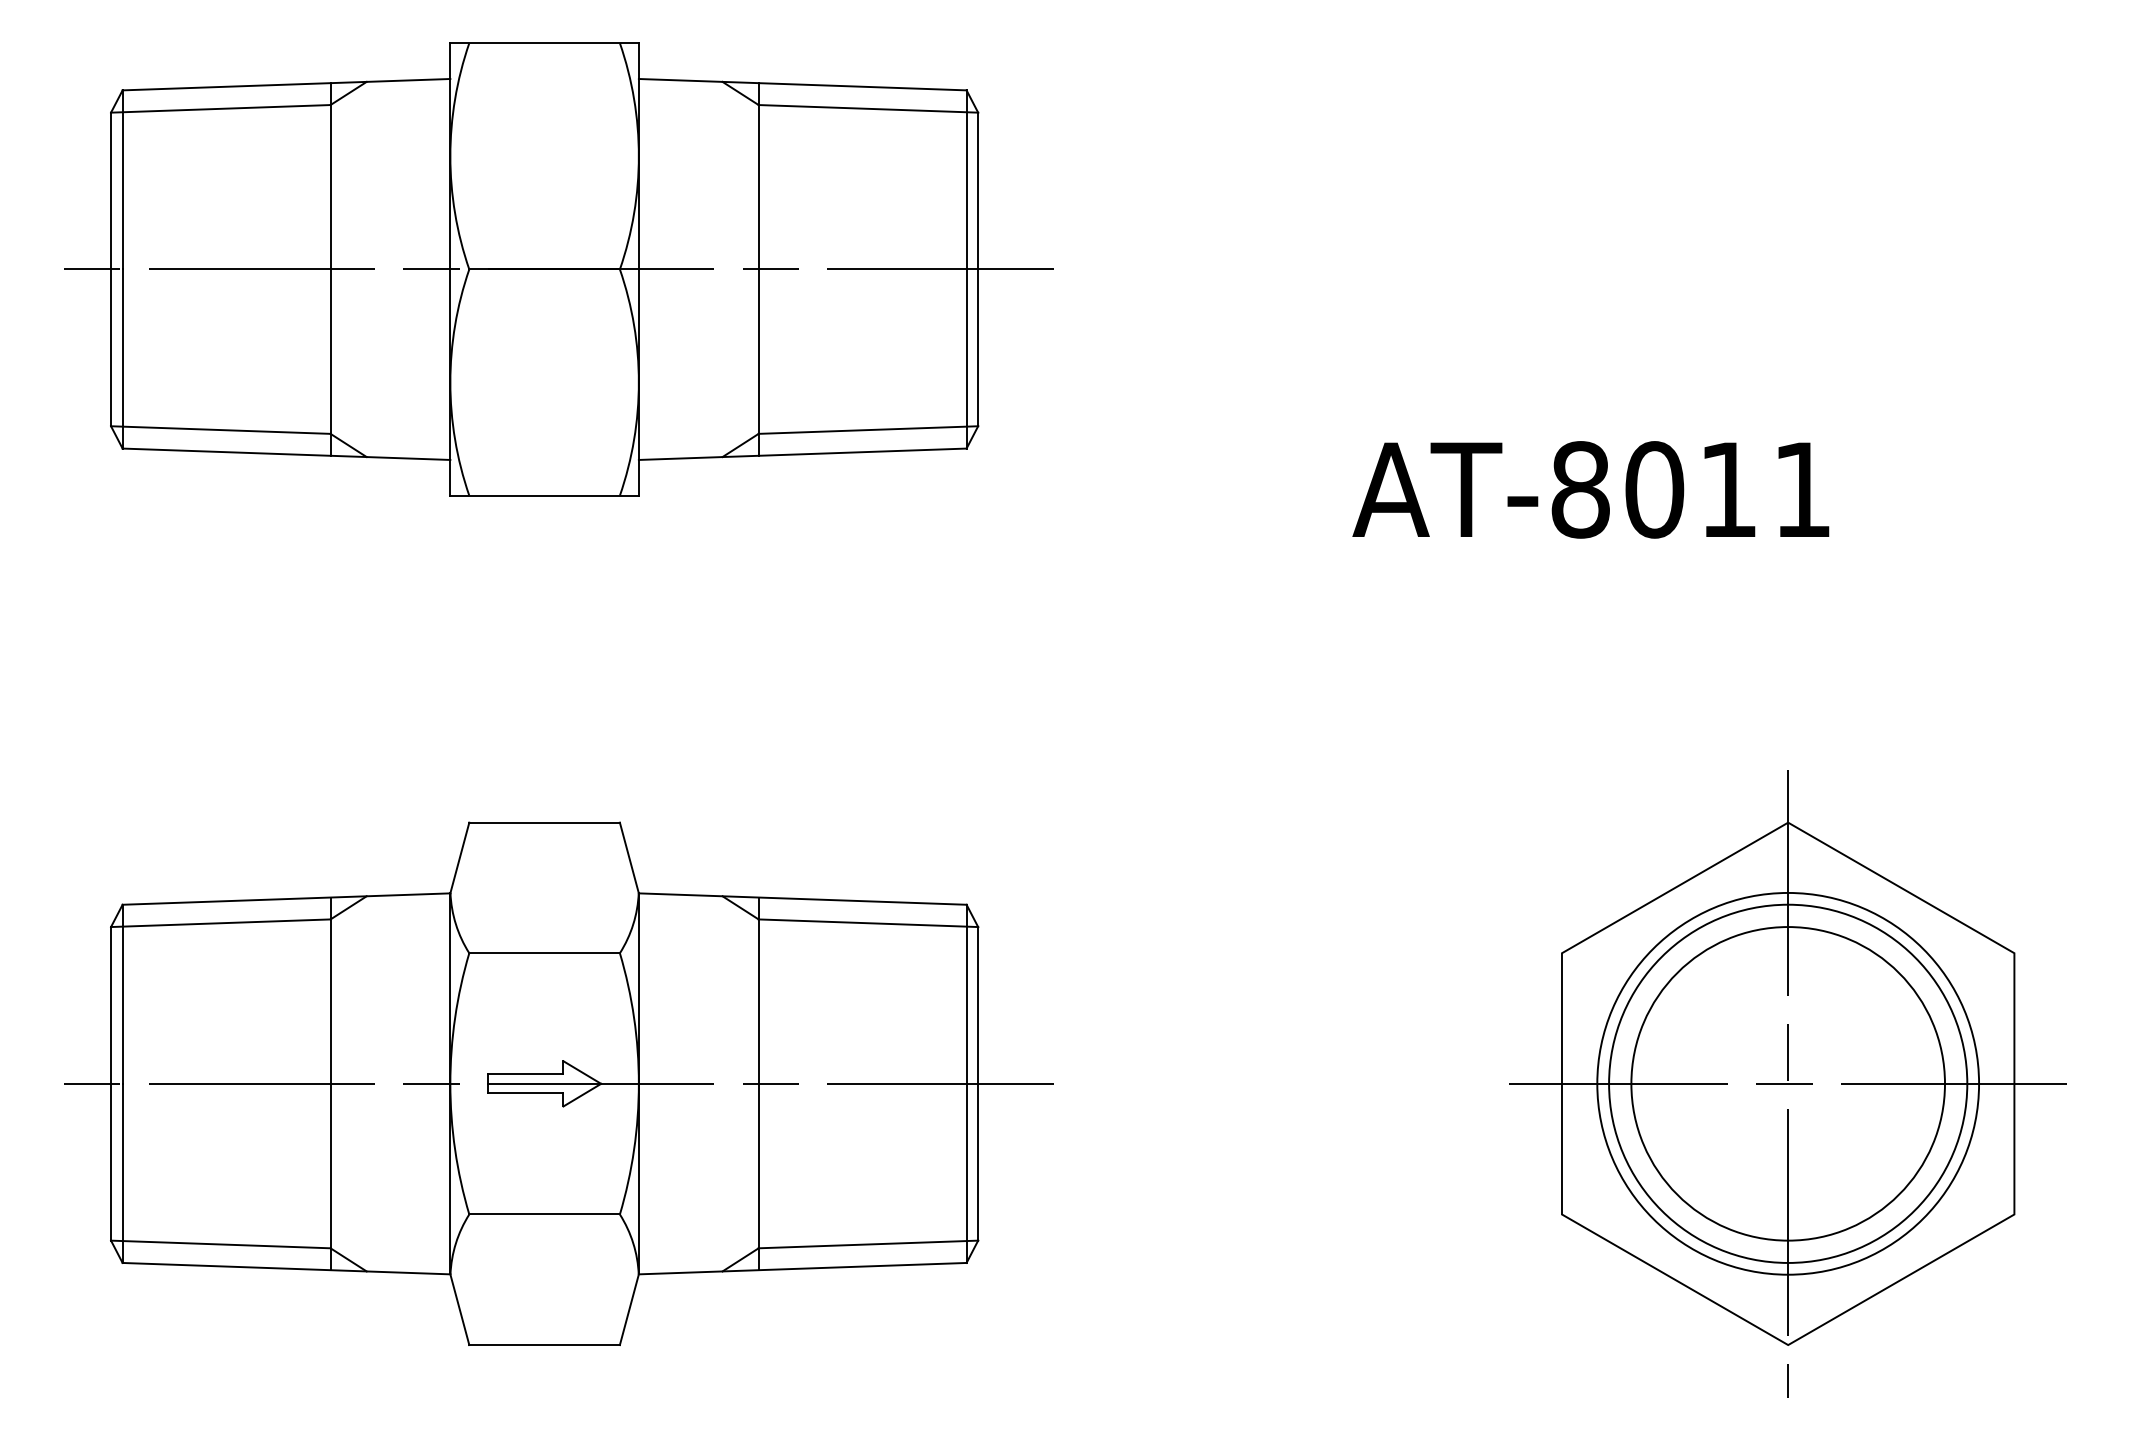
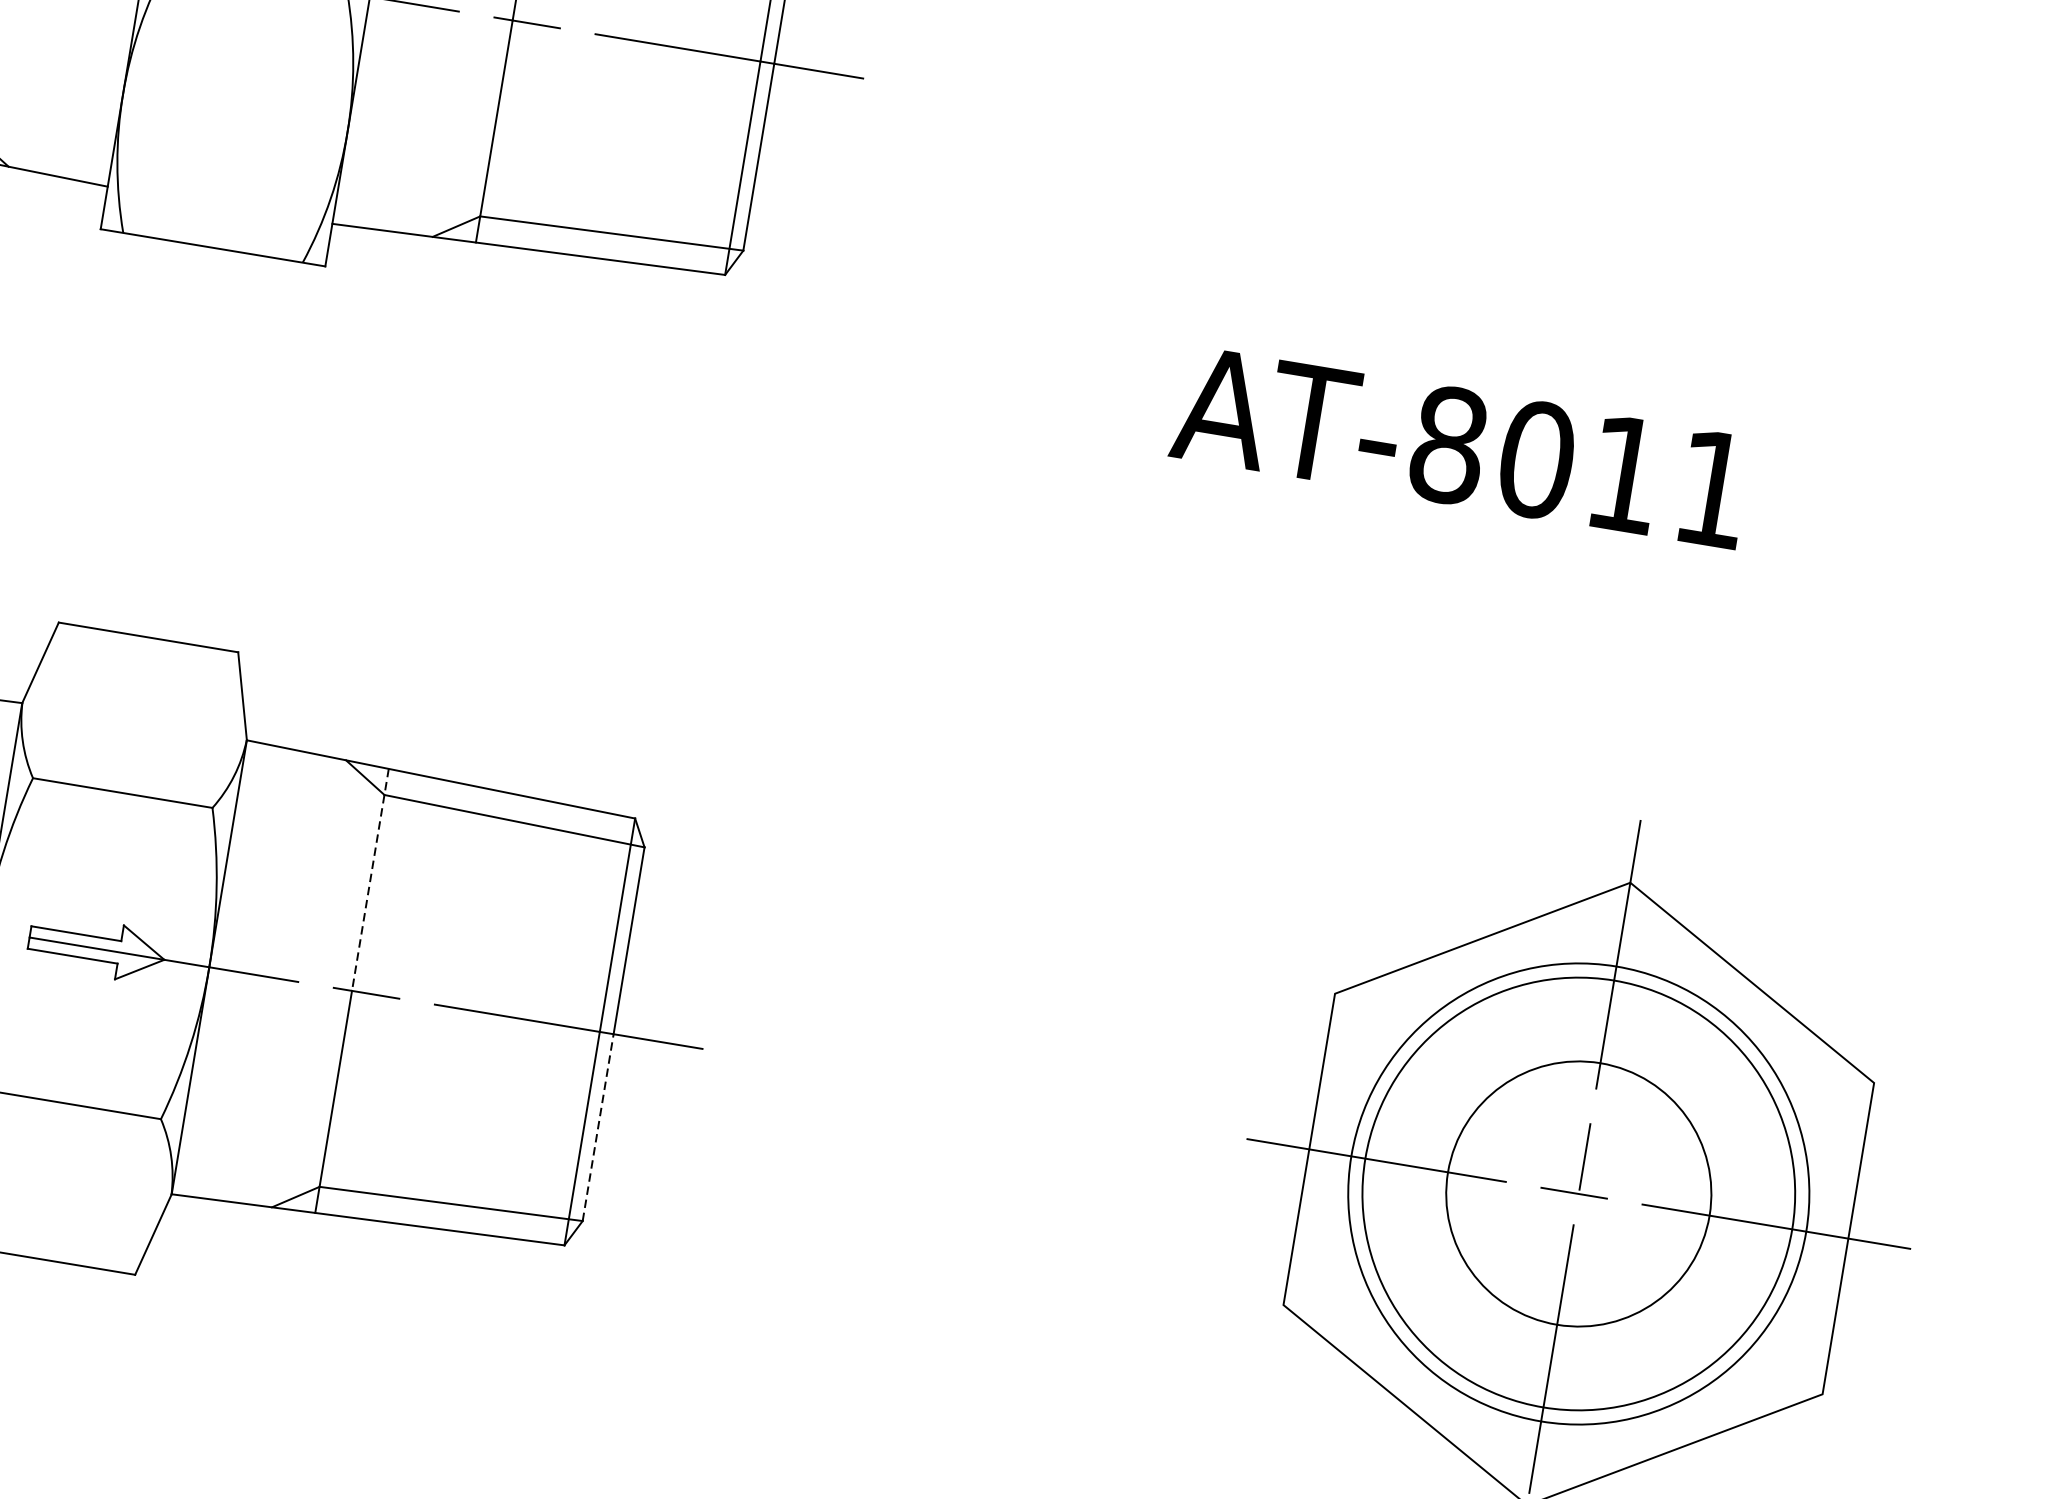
line: (758, 991) -> (370, 880), solid -> dashed
circle: (1787, 1083) -> (1578, 1193), size x0.7
line: (978, 1161) -> (598, 1126), solid -> dashed

